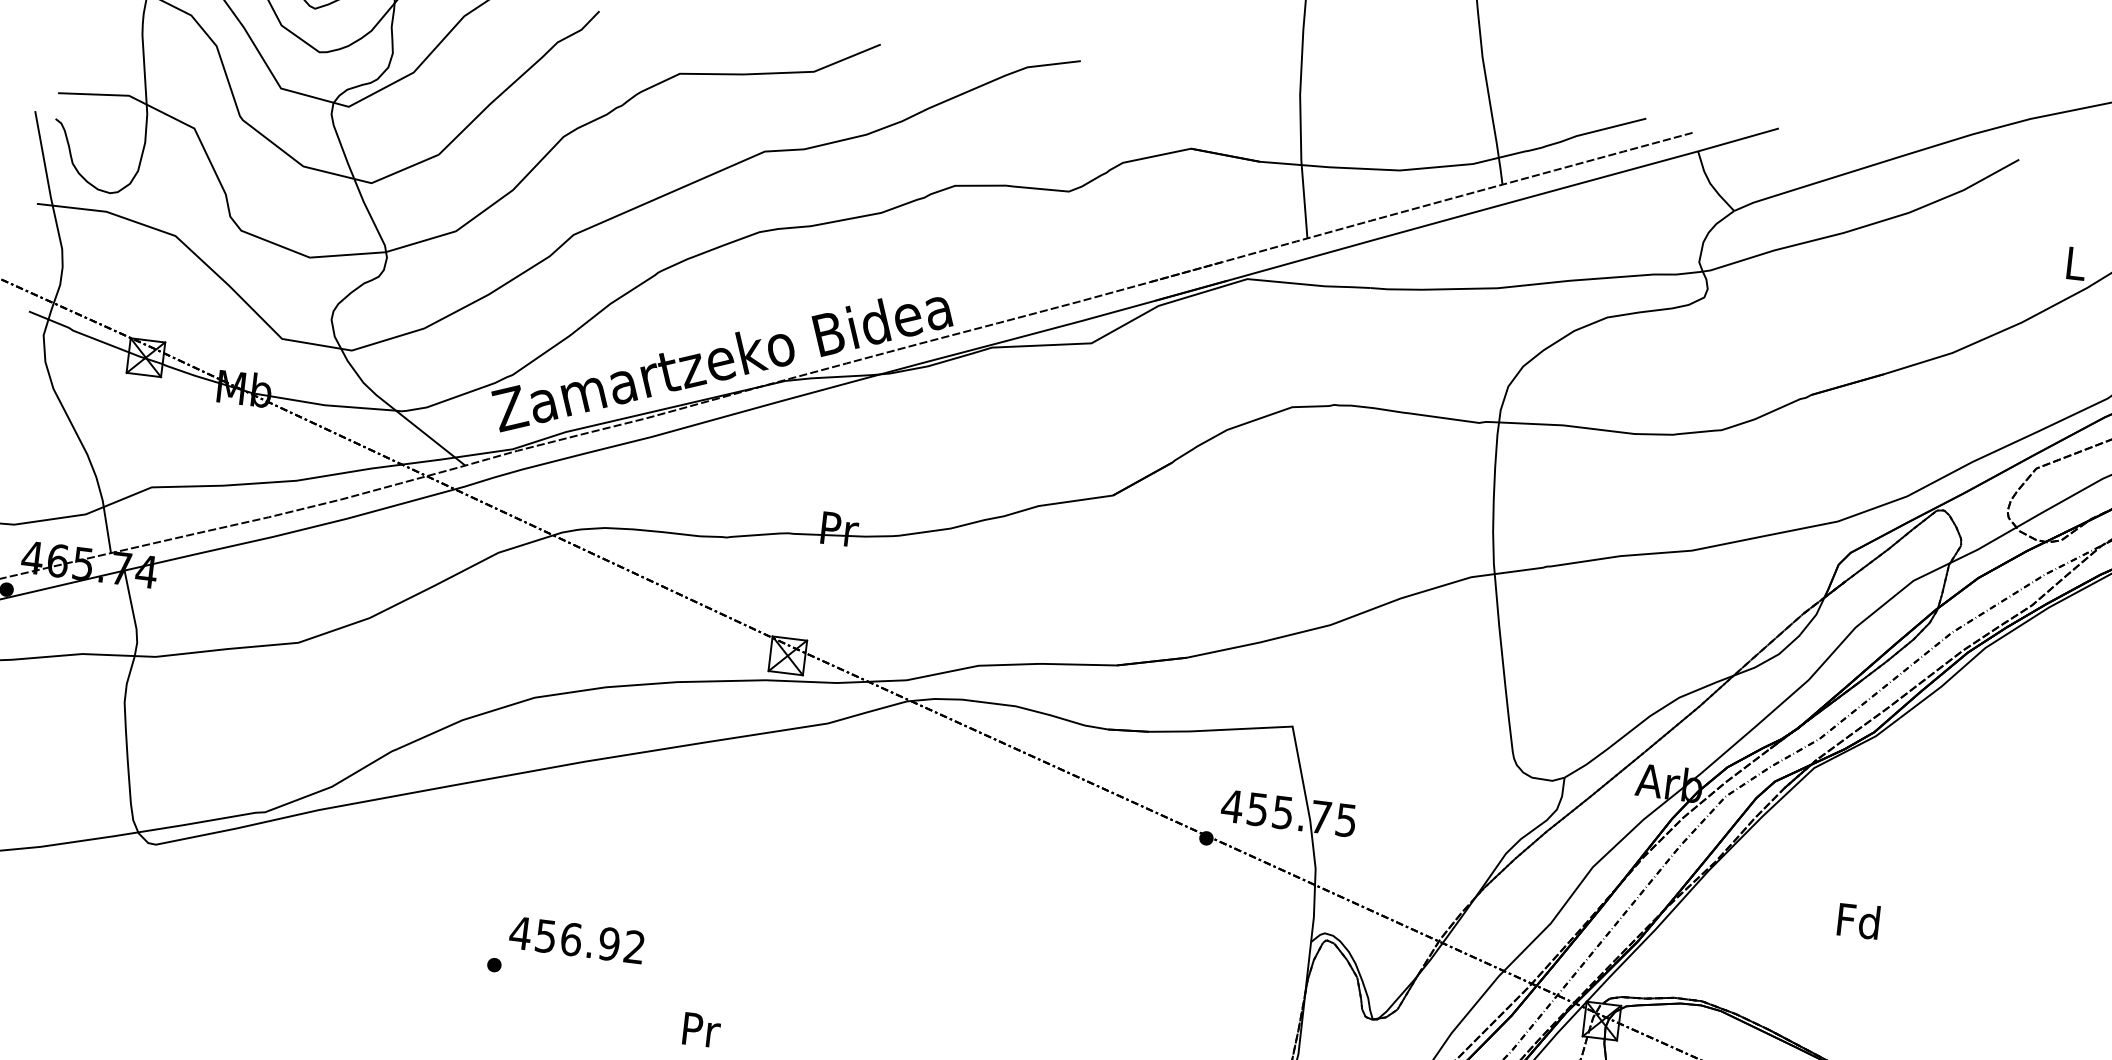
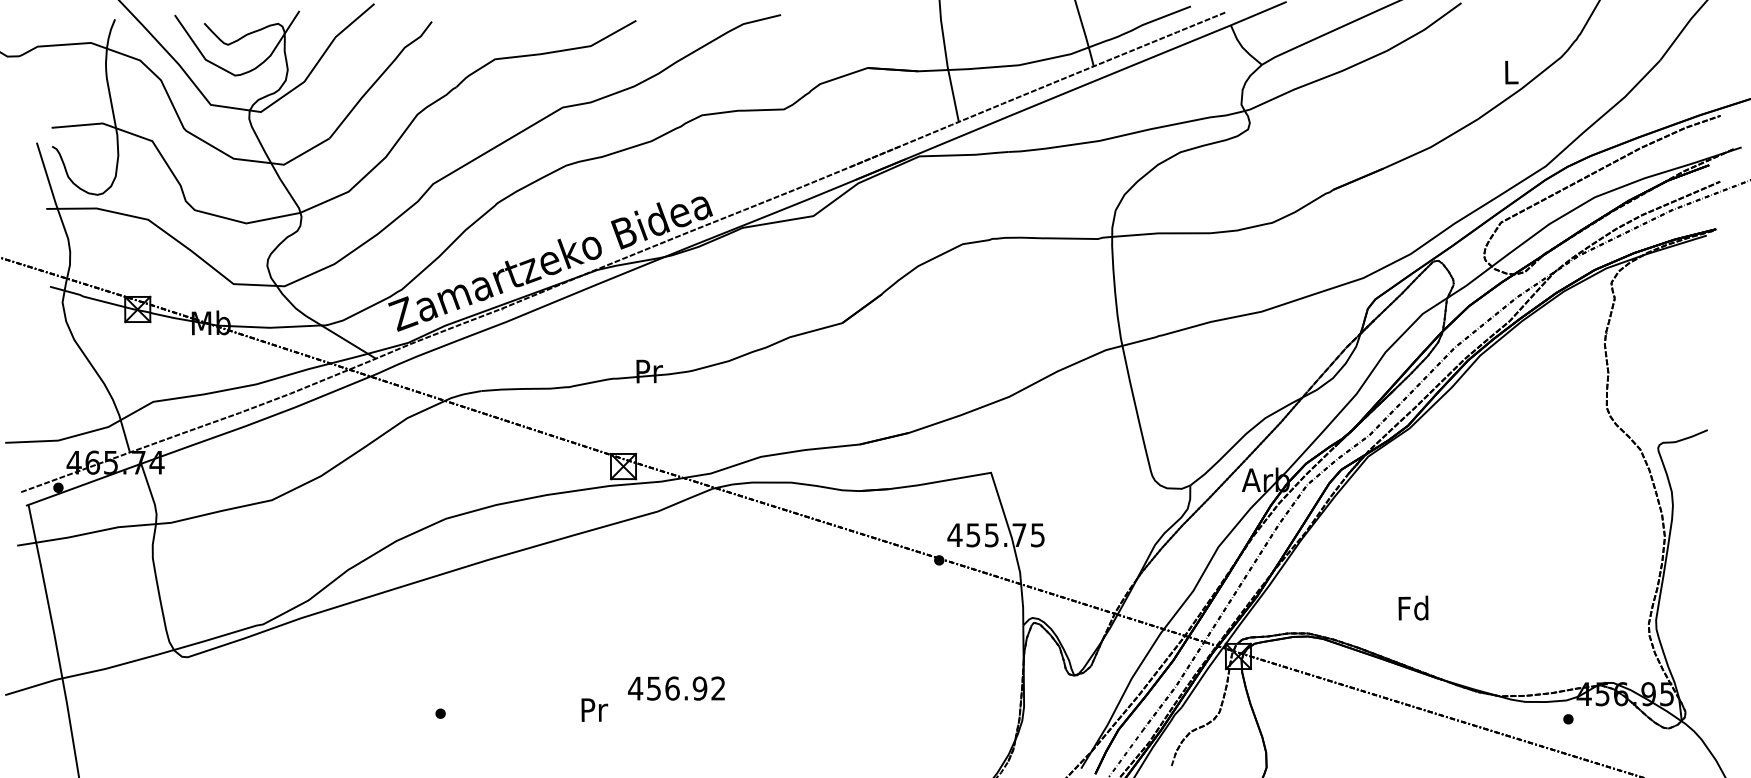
text: (1858, 920) -> (1413, 607), moved
text: (576, 939) -> (676, 688), moved
text: (701, 1029) -> (594, 709), moved

